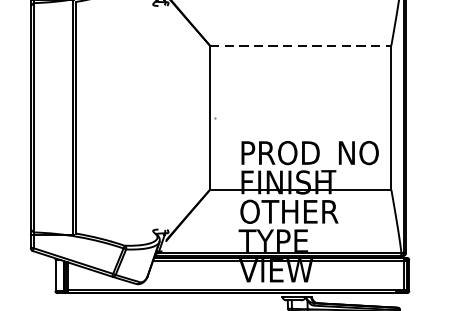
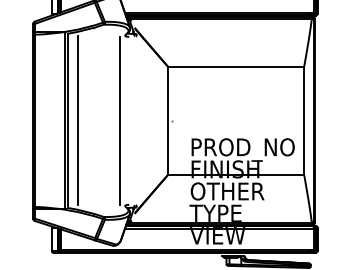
line: (301, 45) -> (236, 66), dashed -> solid
line: (89, 117) -> (77, 120), added
line: (145, 117) -> (119, 120), added

